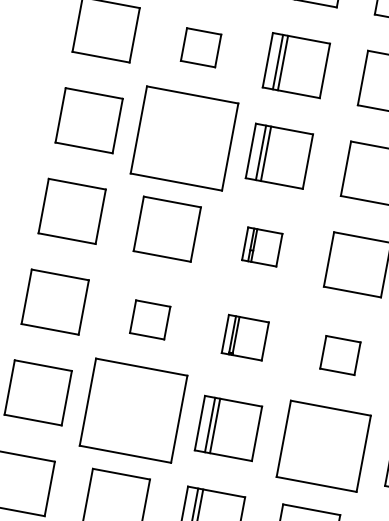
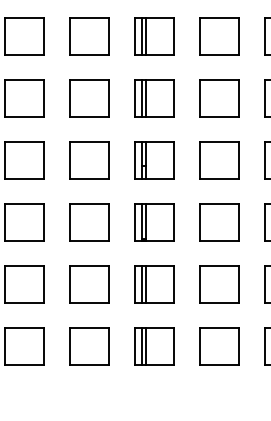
part: (200, 47) -> (89, 36), size x1.67
part: (183, 138) -> (89, 98), size x0.62
part: (262, 246) -> (154, 160), size x1.67
part: (149, 319) -> (89, 222), size x1.67
part: (245, 337) -> (154, 222), size x1.43
part: (340, 355) -> (219, 222), size x1.67
part: (132, 410) -> (89, 284), size x0.62
part: (323, 446) -> (219, 284), size x0.71

